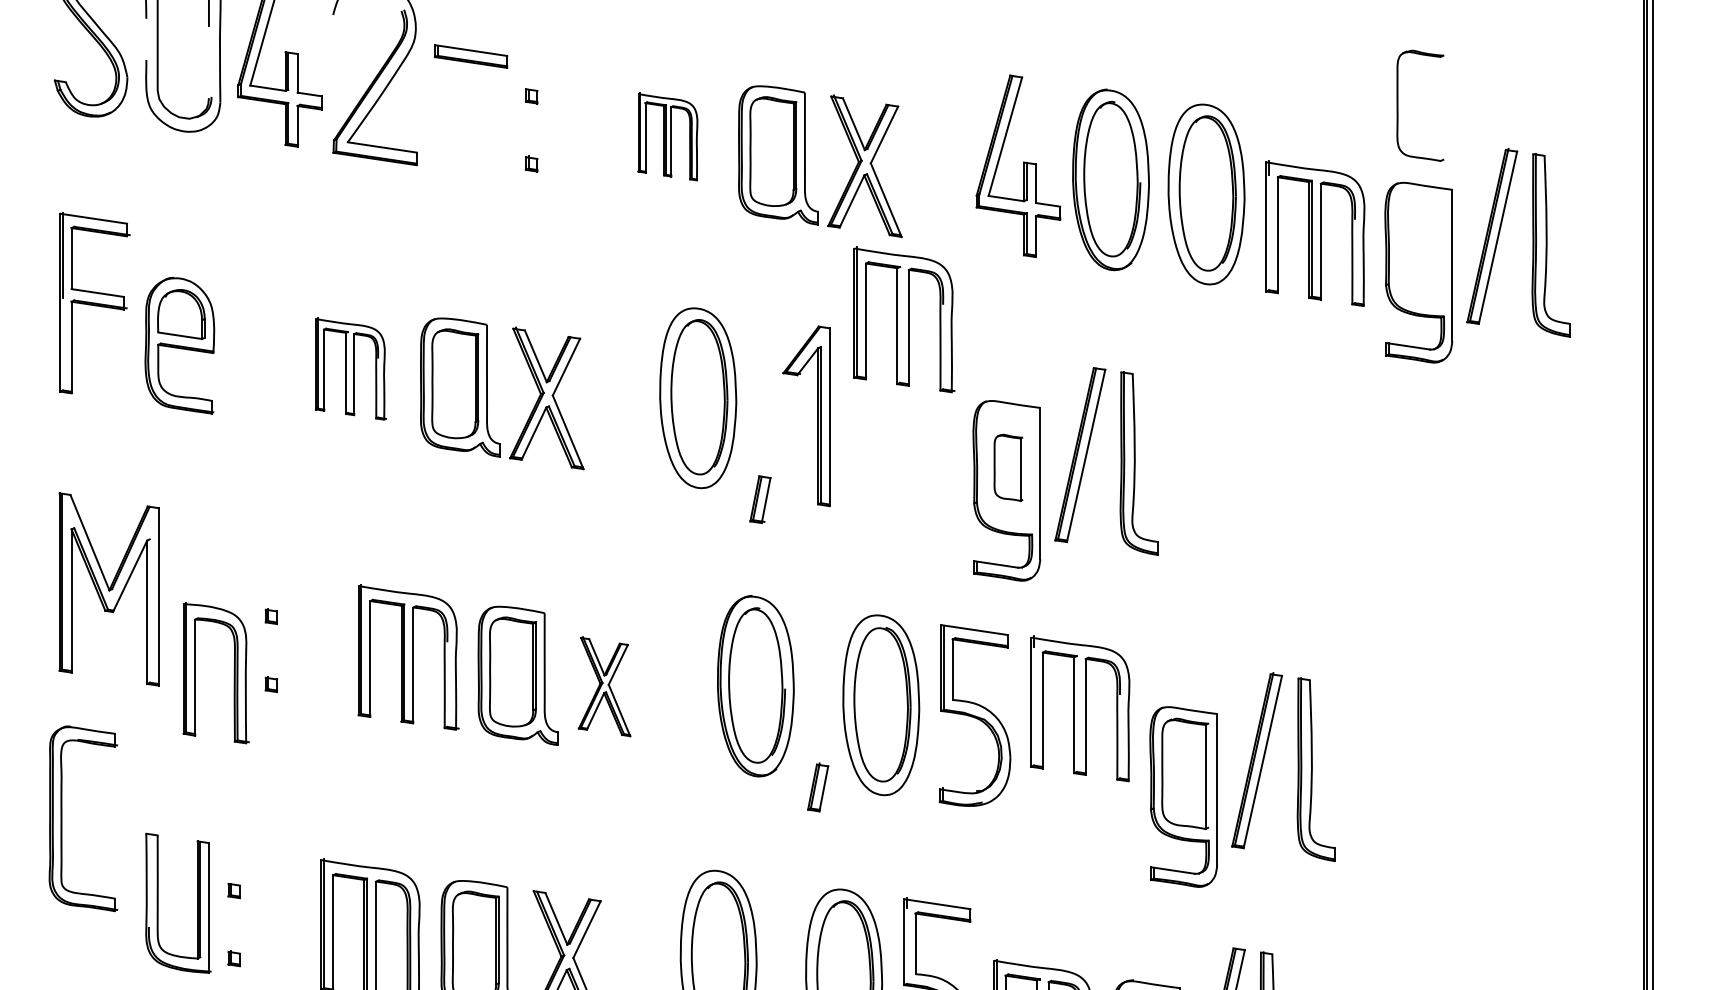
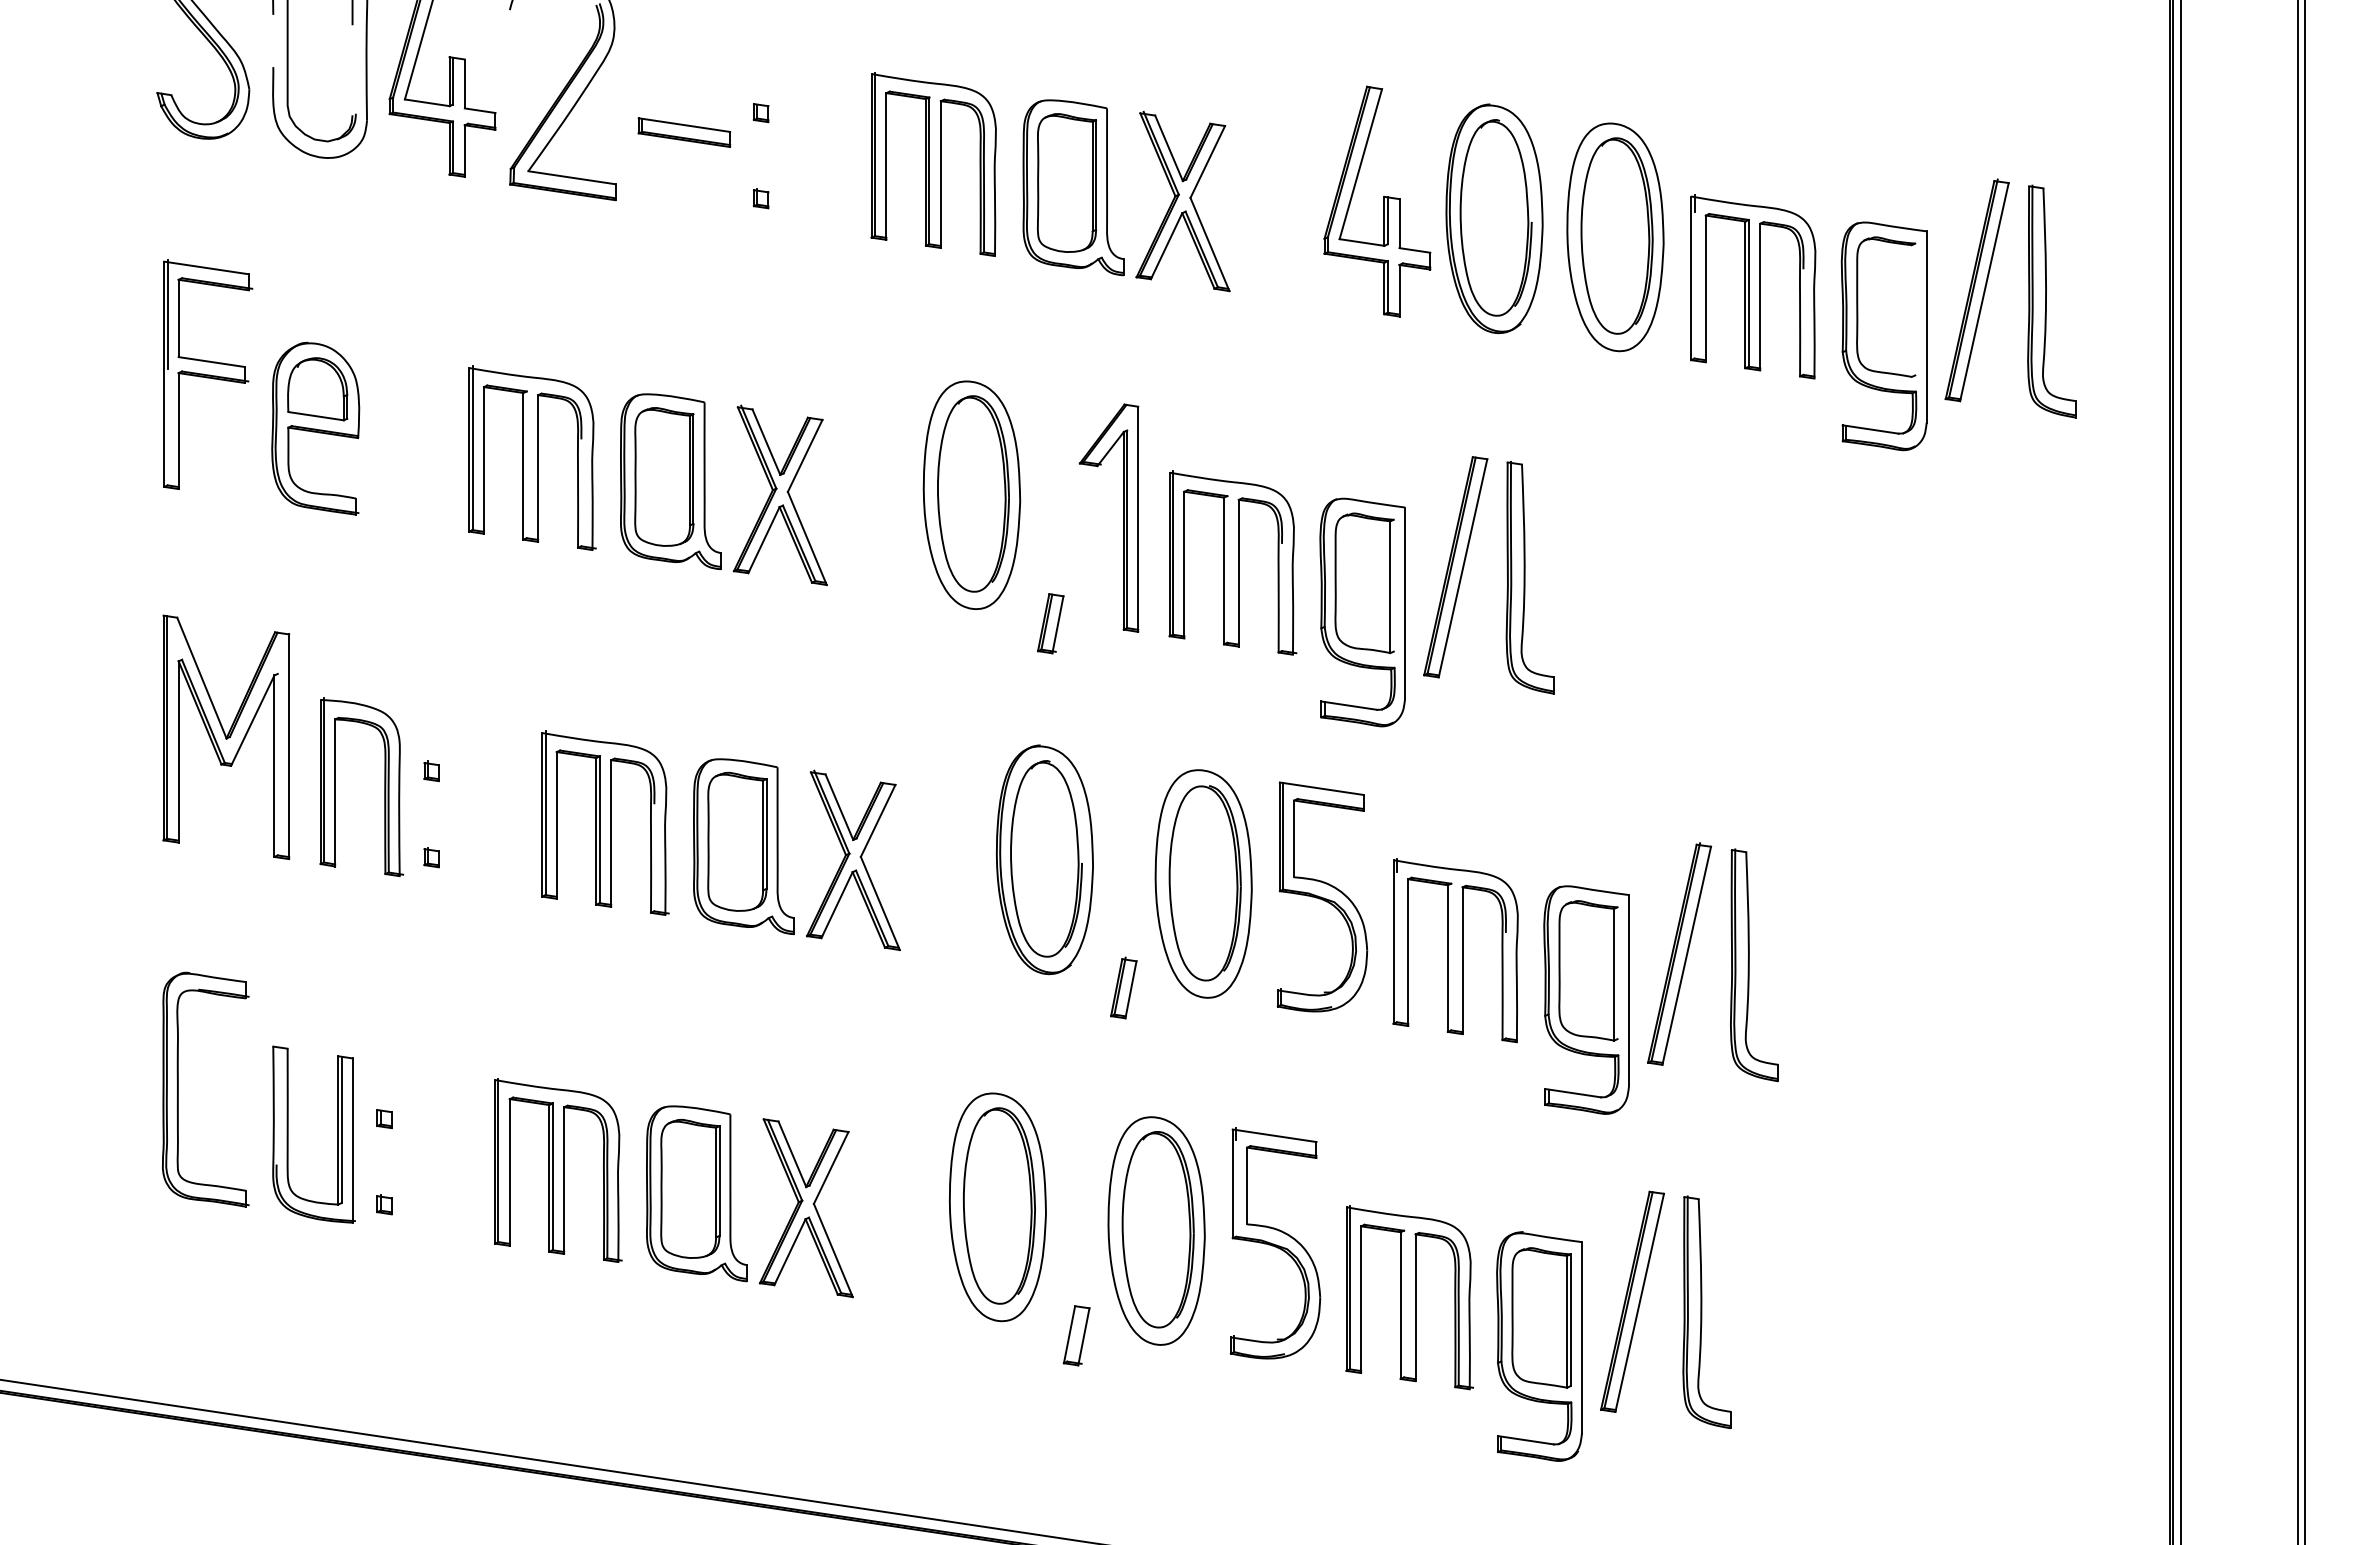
part: (471, 56) -> (684, 132), moved
part: (1398, 105) -> (1858, 306), moved
part: (667, 136) -> (933, 164), size x1.67
part: (904, 319) -> (1232, 562), moved
part: (351, 368) -> (532, 457), size x1.43
part: (1008, 467) -> (1364, 583), size x1.67
part: (234, 673) -> (384, 787), moved
part: (604, 686) -> (853, 860), size x1.43
part: (1080, 708) -> (1455, 950), moved
part: (61, 818) -> (178, 1089), moved

